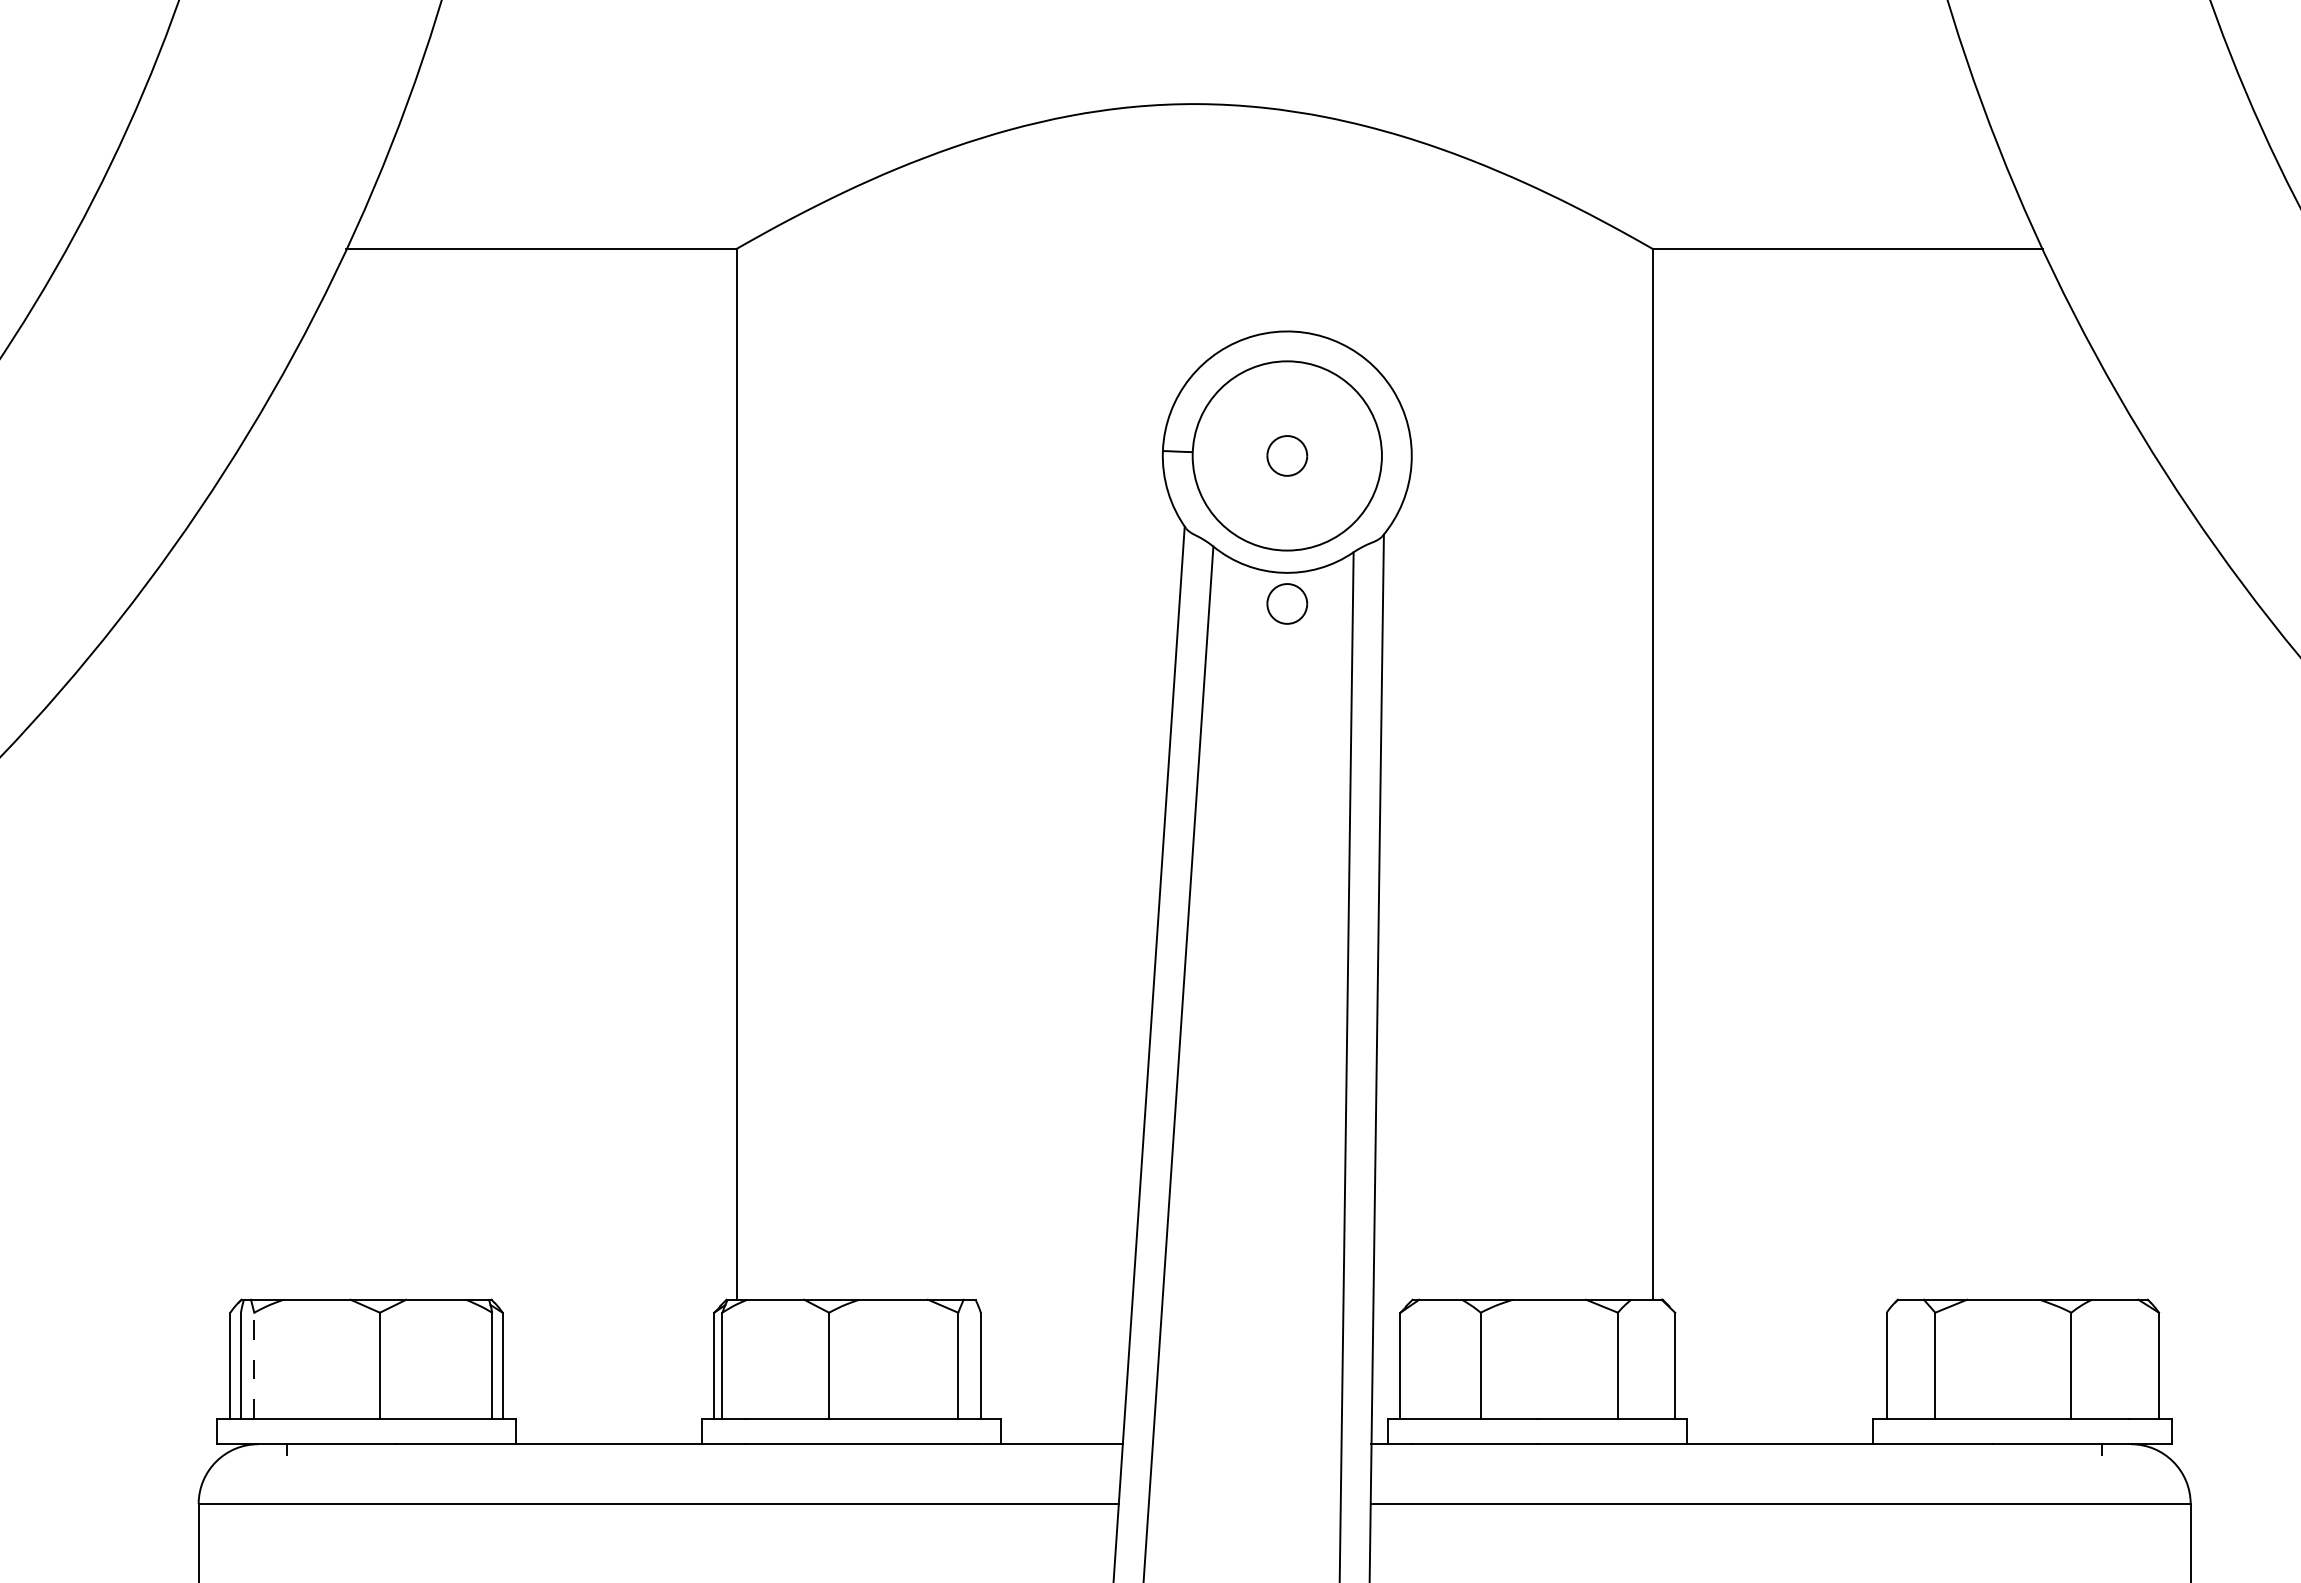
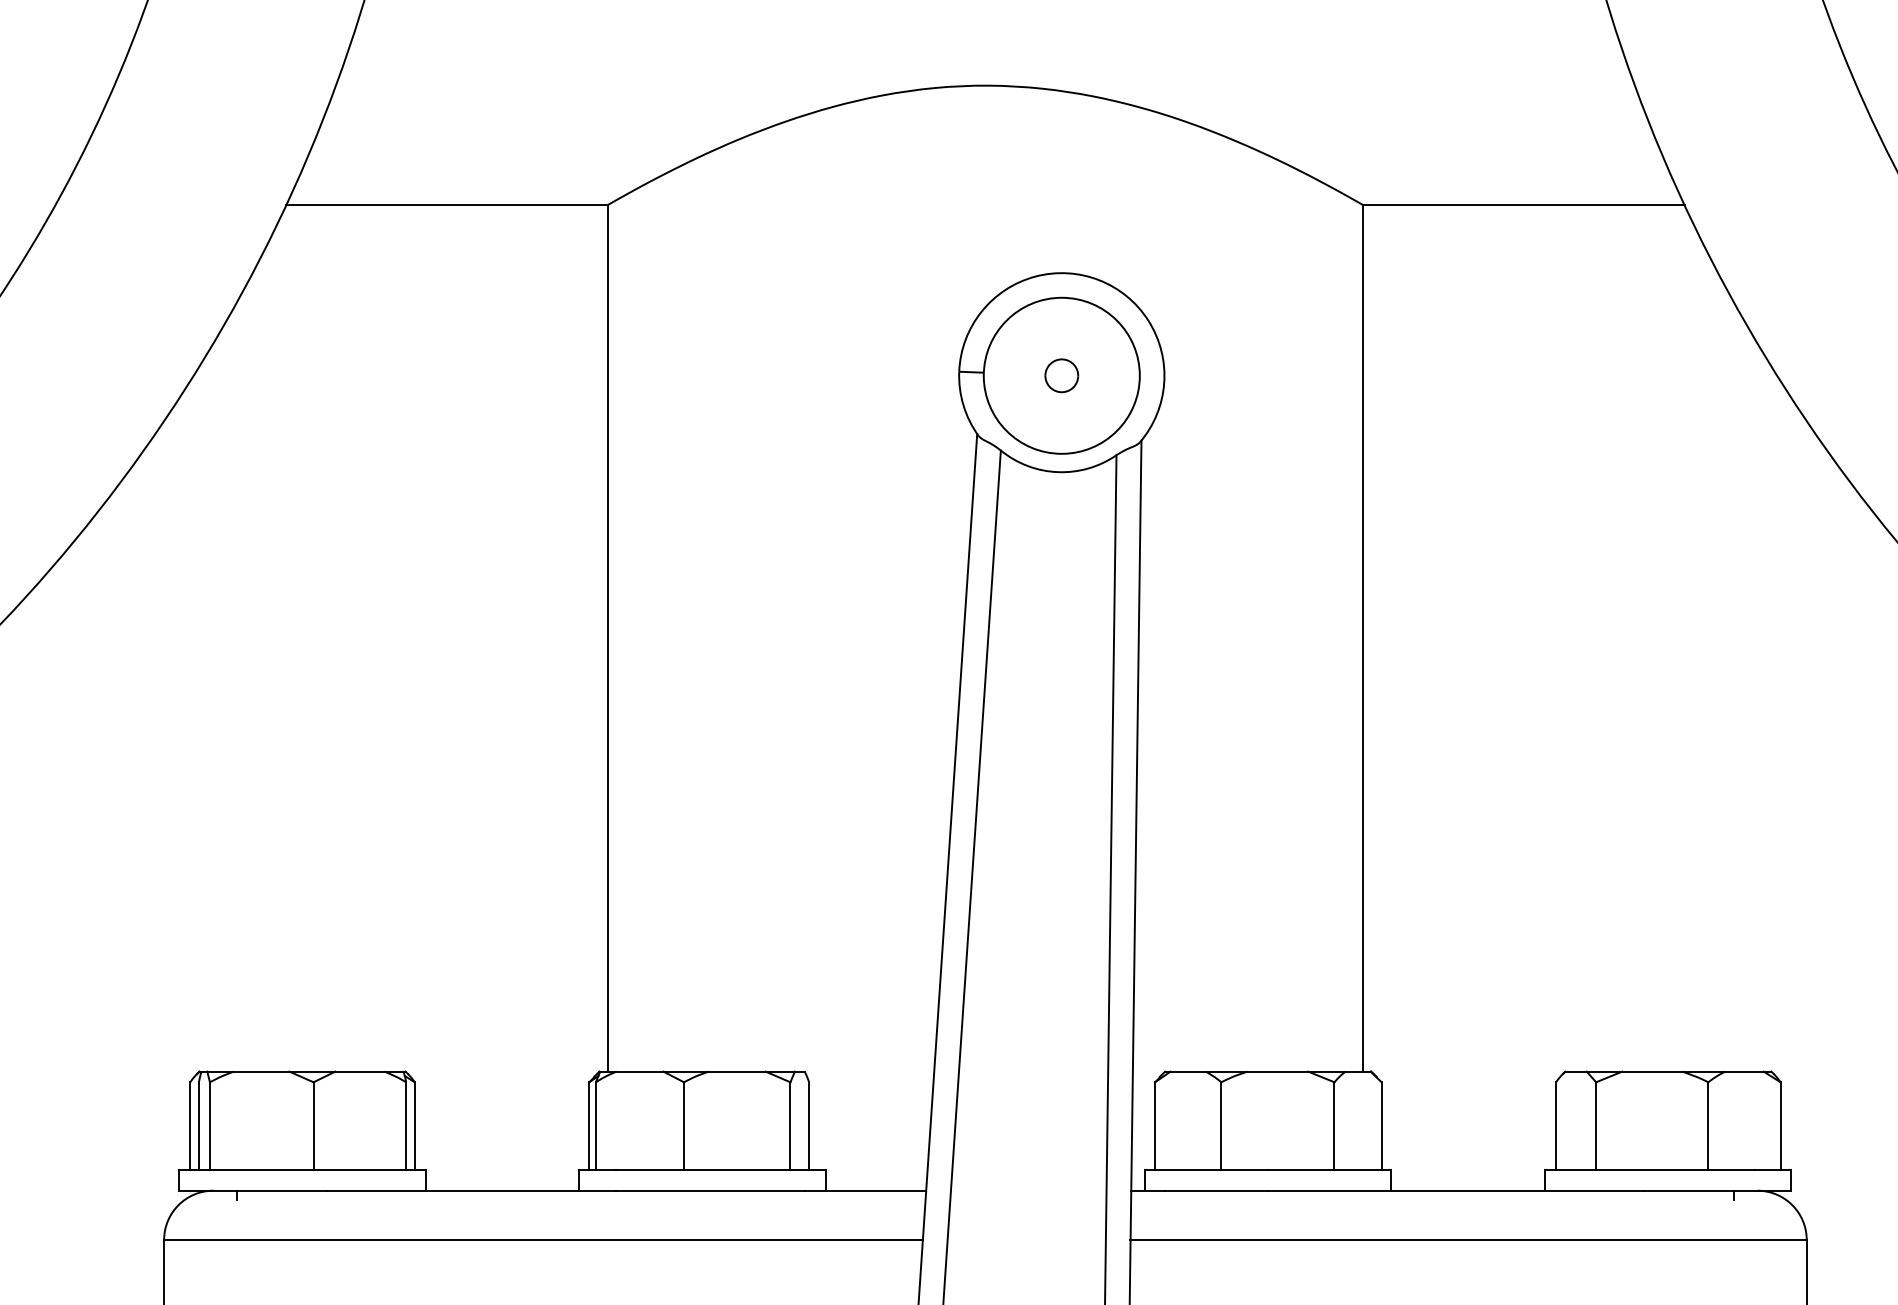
part: (1287, 603) -> (1061, 497), removed
line: (254, 1365) -> (210, 1125), dashed -> solid

